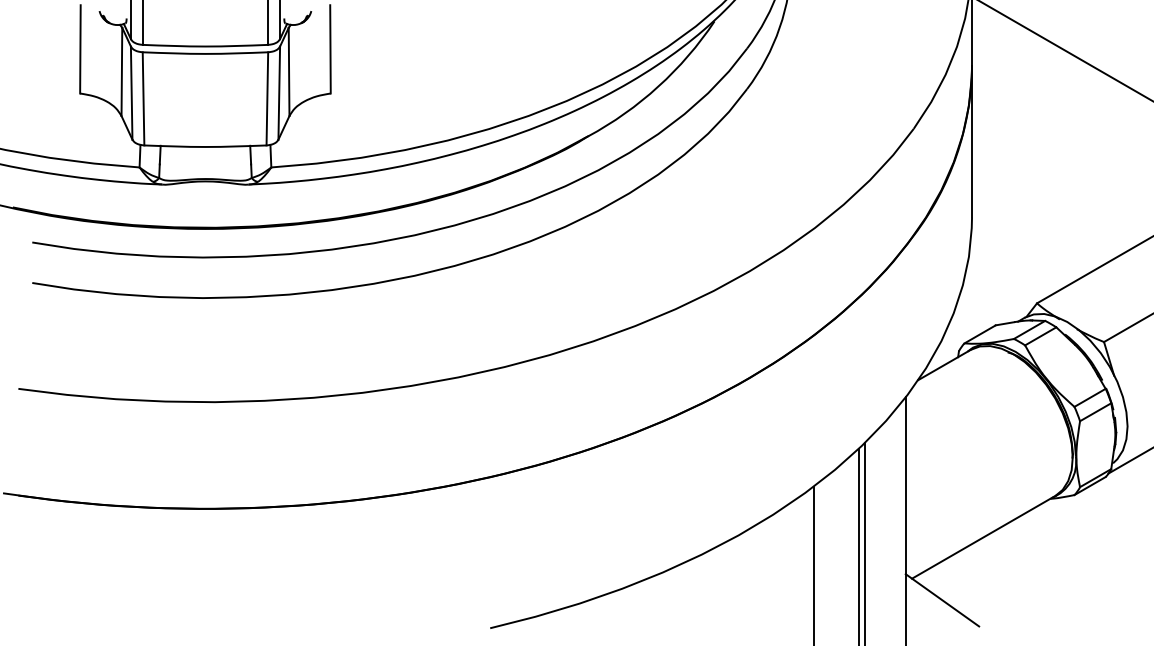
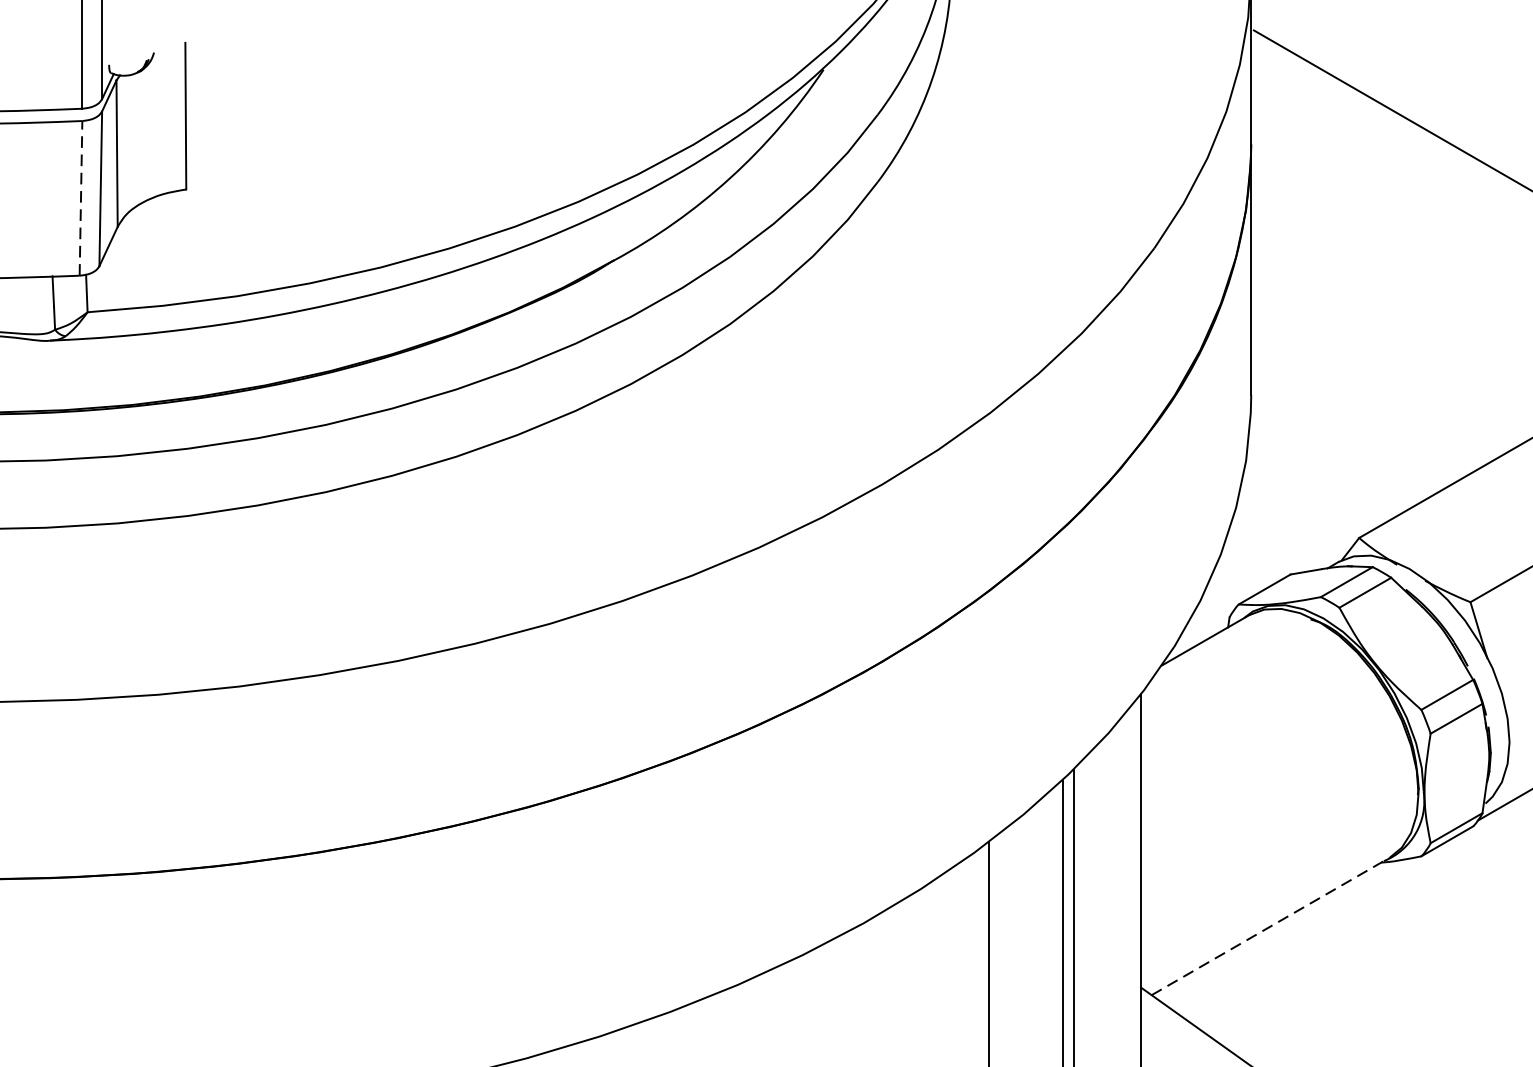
line: (267, 98) -> (81, 197), solid -> dashed
line: (983, 537) -> (1270, 926), solid -> dashed

